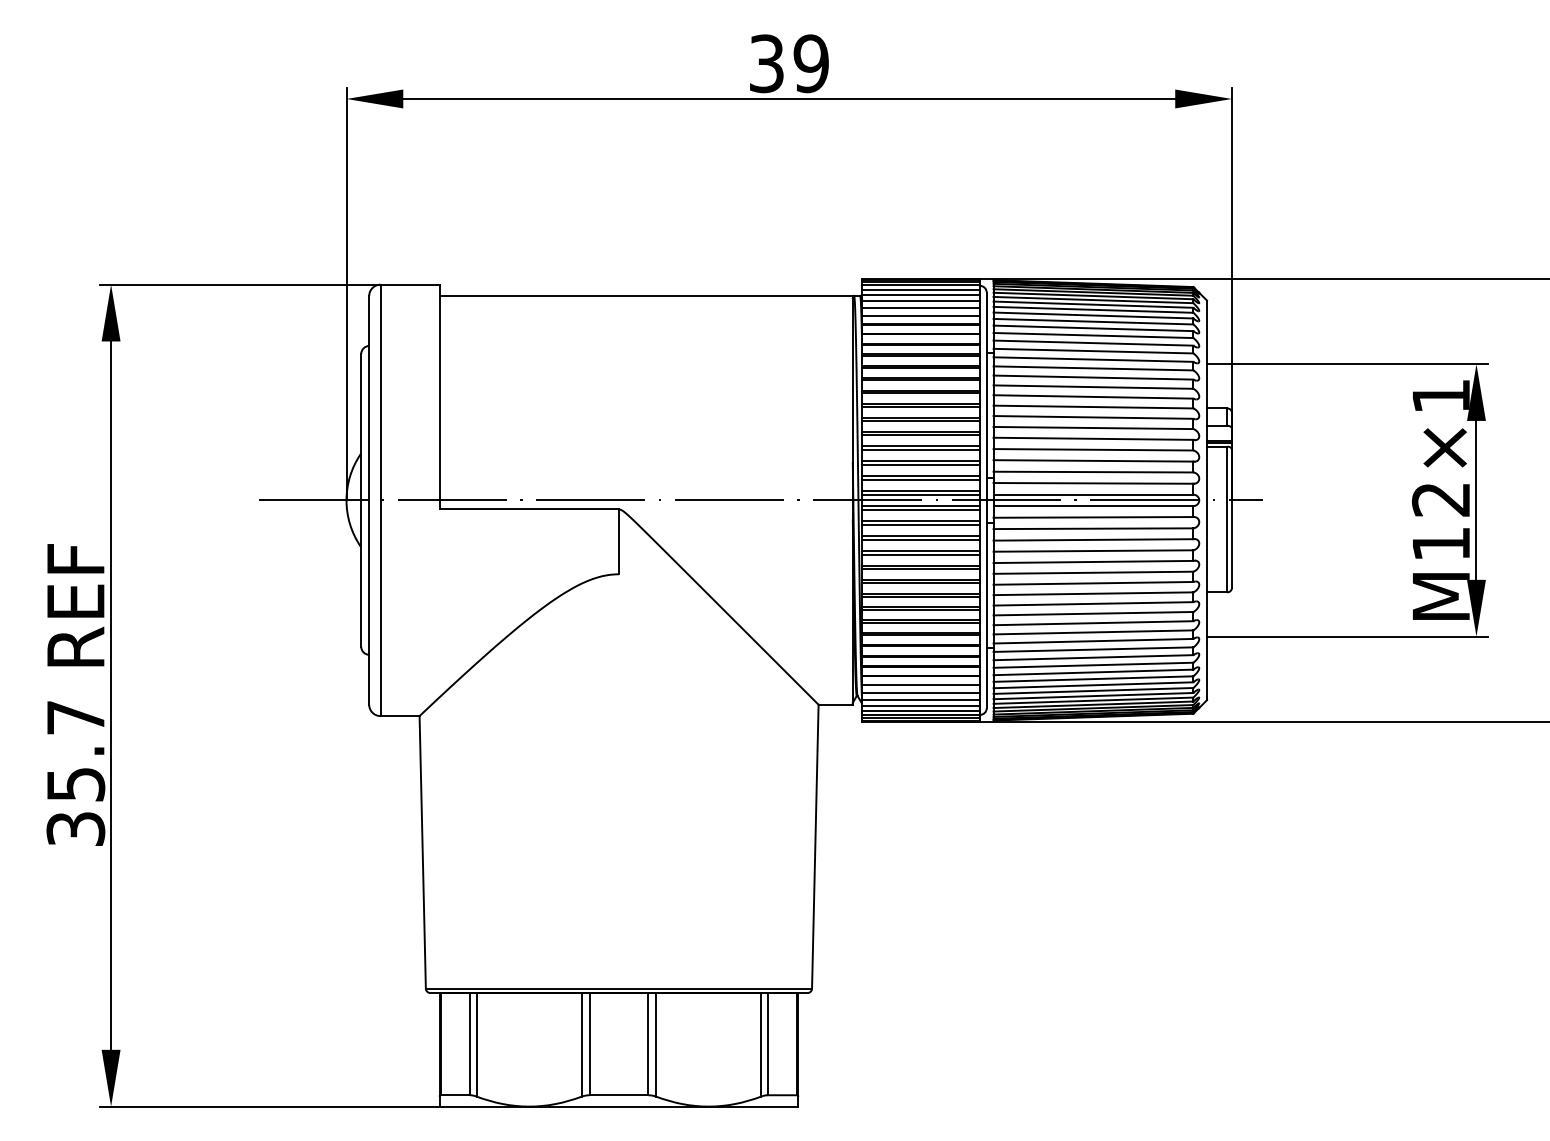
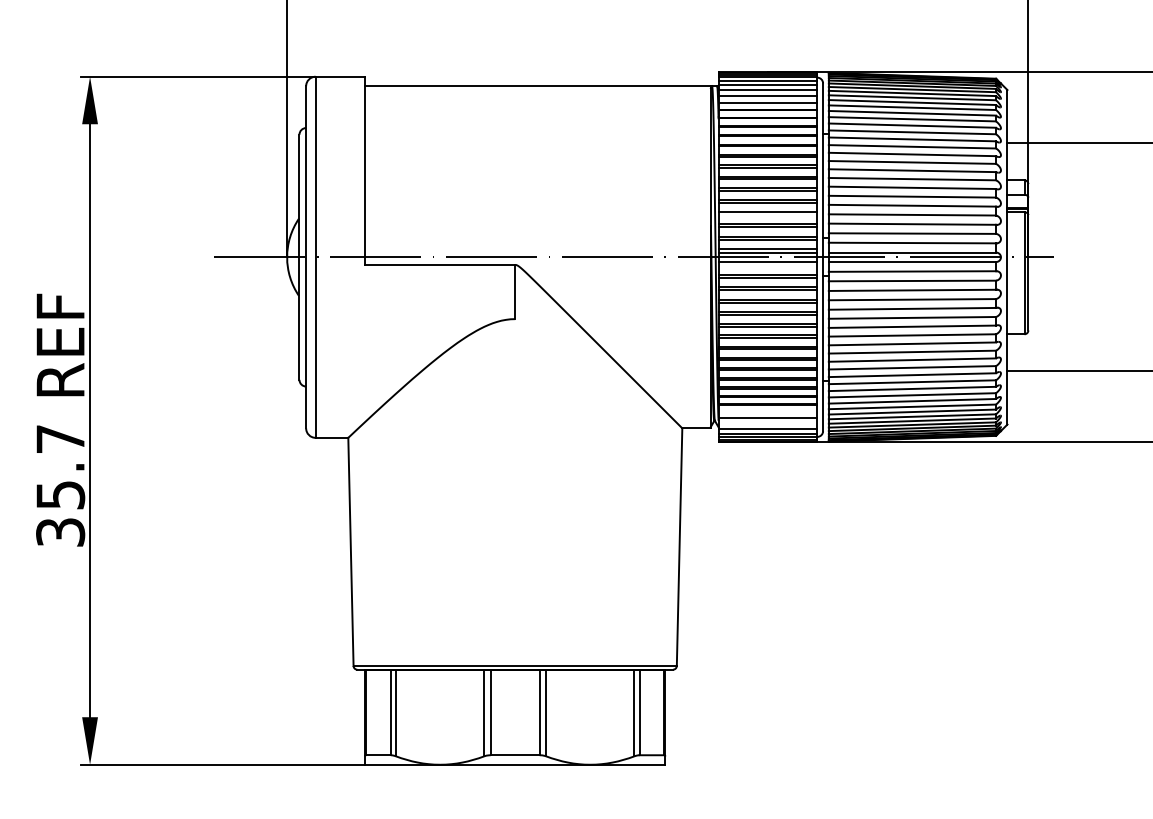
line: (920, 449) -> (767, 214), removed
line: (920, 509) -> (767, 264), removed
line: (920, 684) -> (767, 411), removed
line: (920, 699) -> (767, 423), removed

